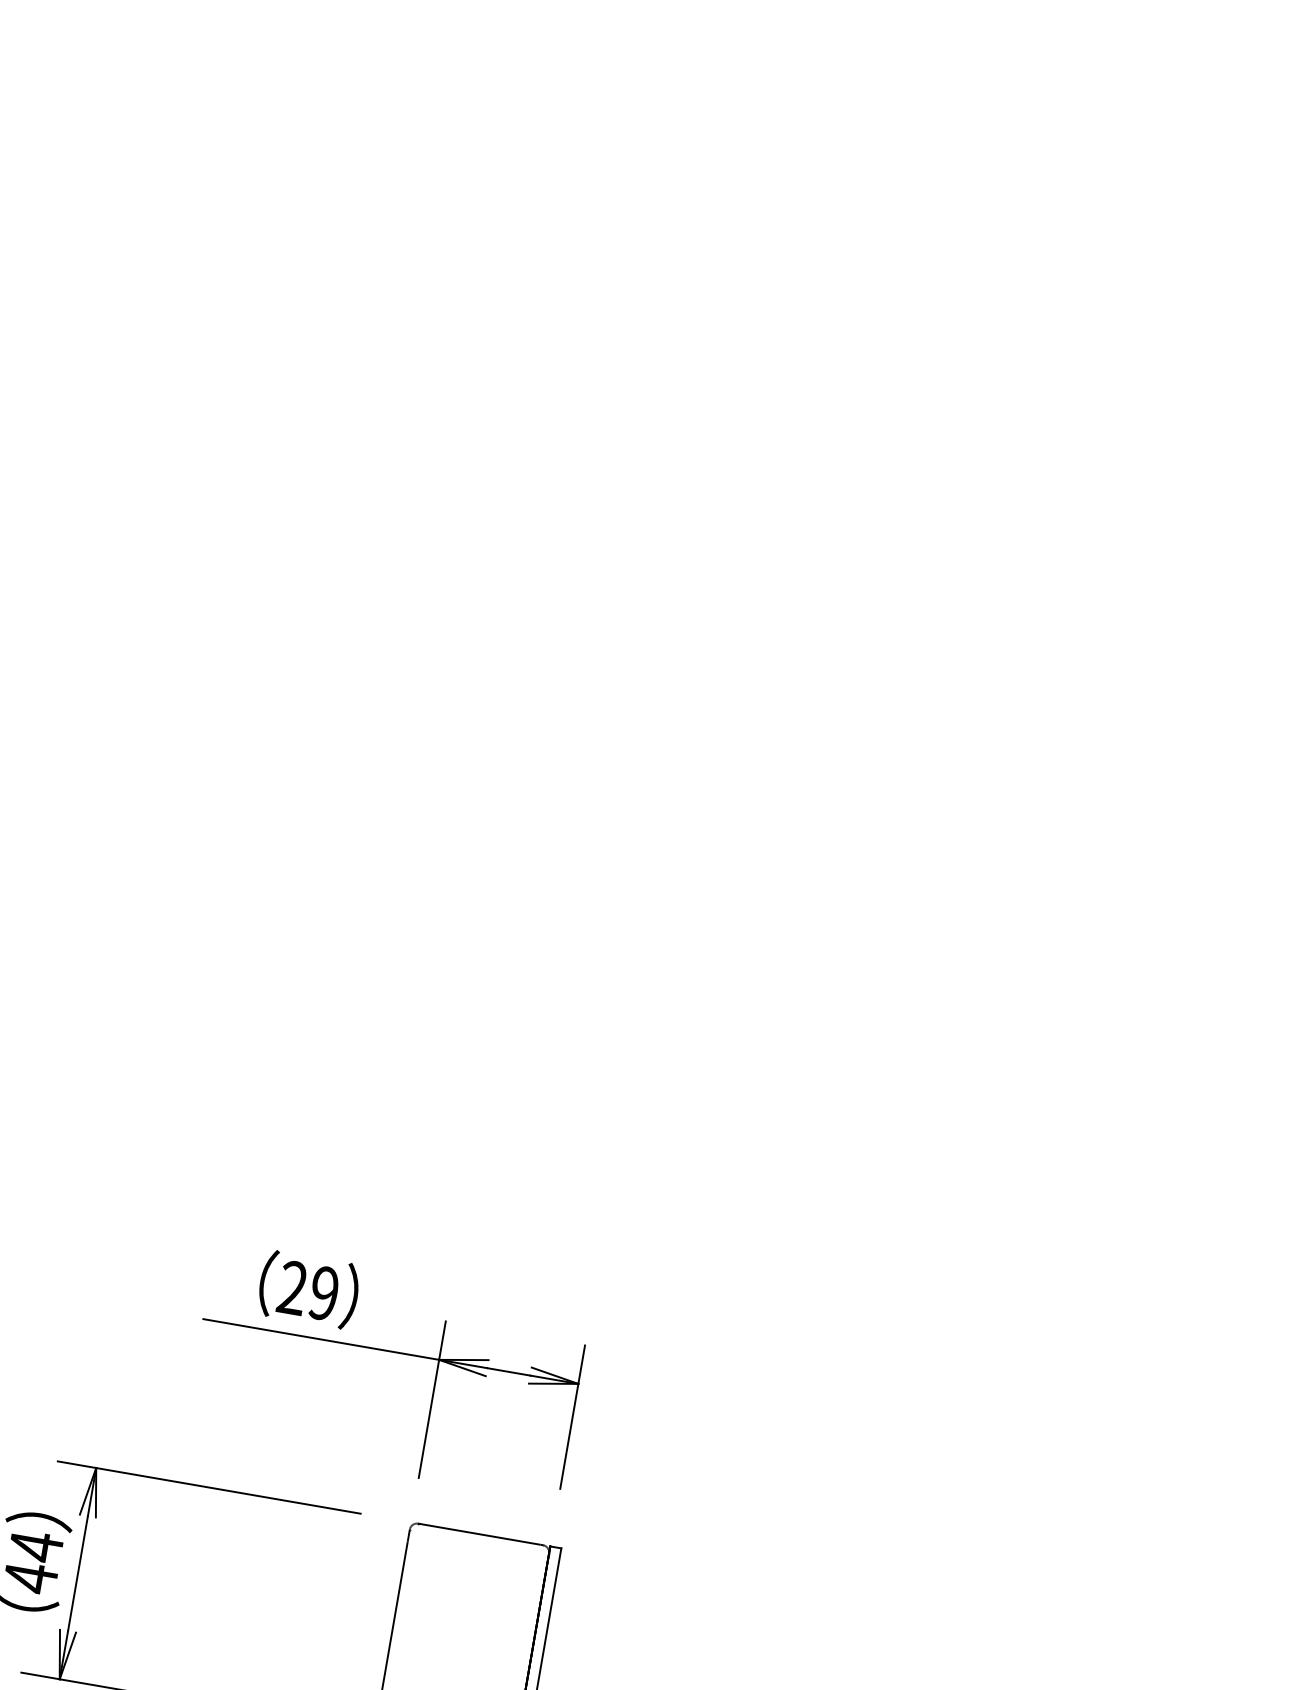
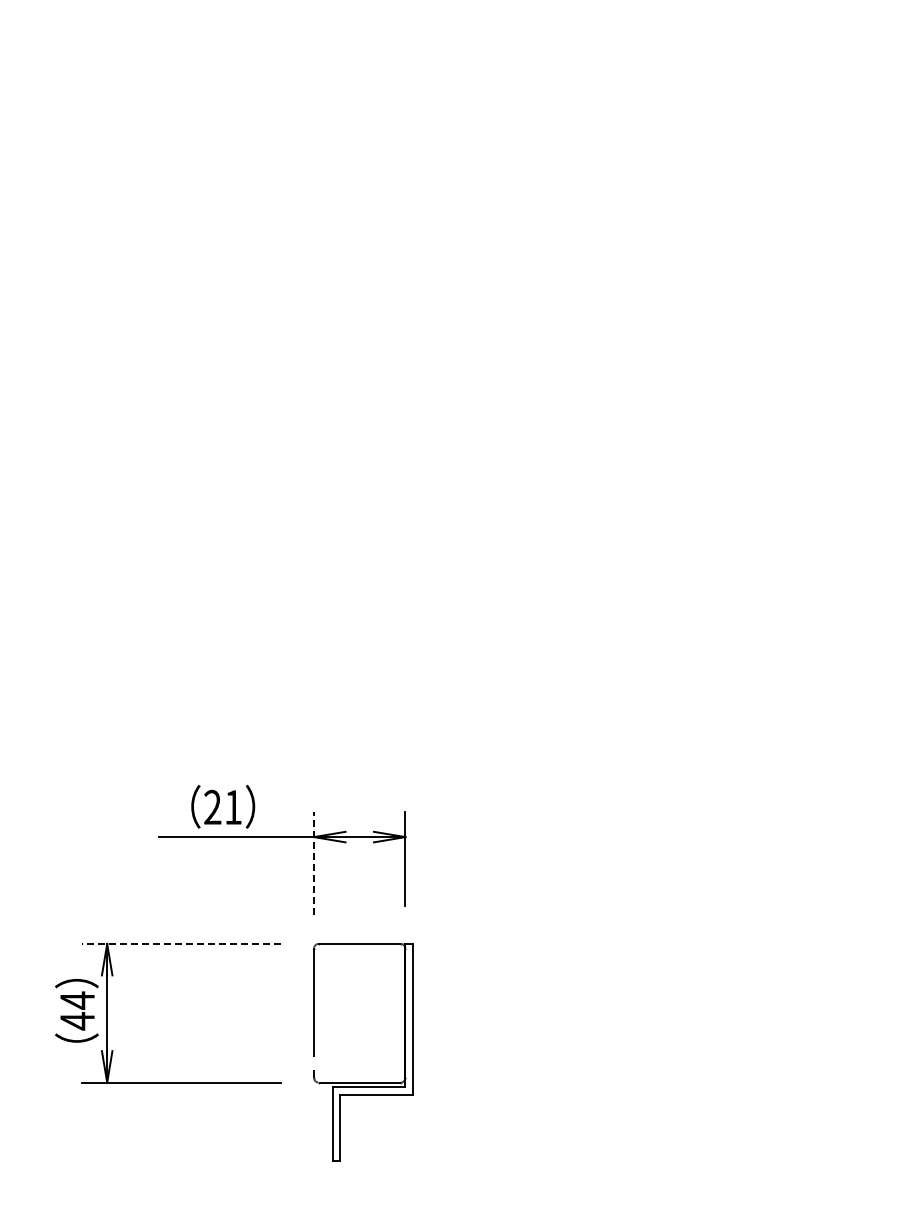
text: (323, 1291) -> (232, 806), 29 -> 21
line: (433, 1398) -> (314, 862), solid -> dashed
line: (207, 1486) -> (180, 943), solid -> dashed

